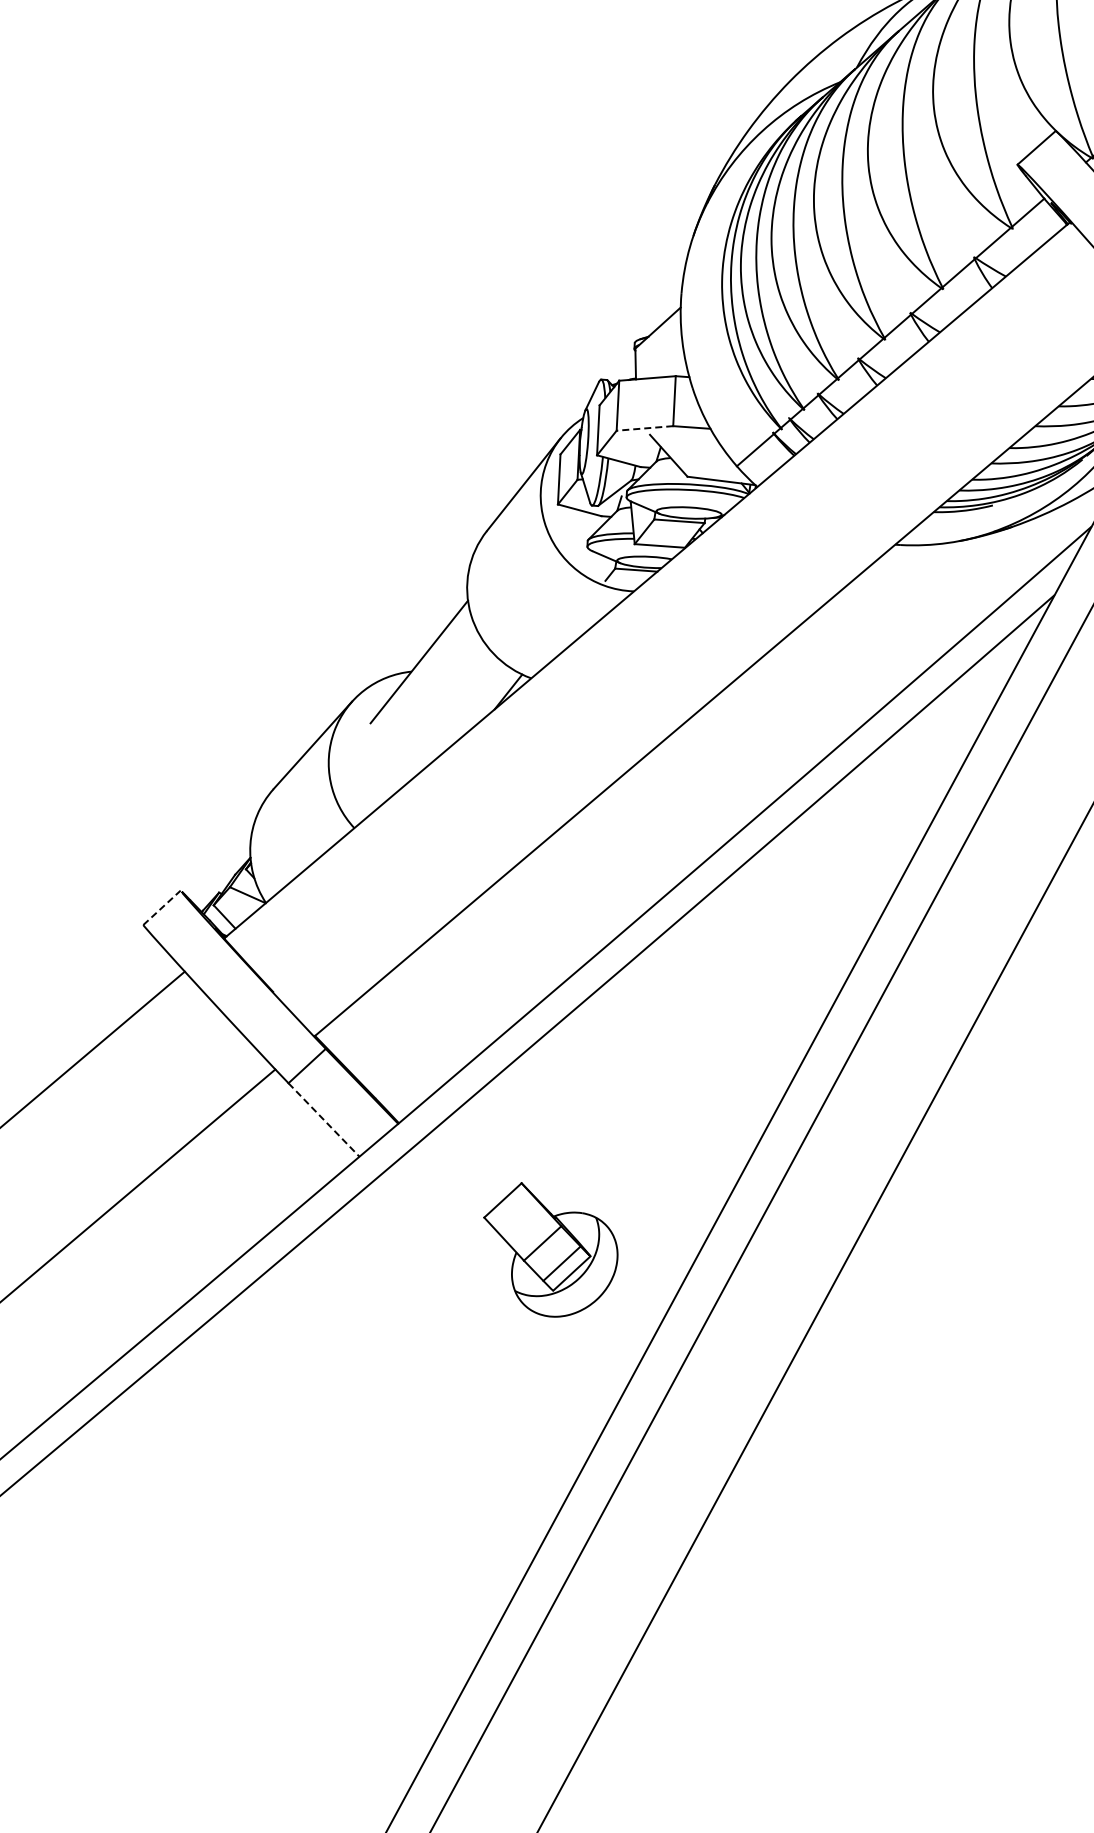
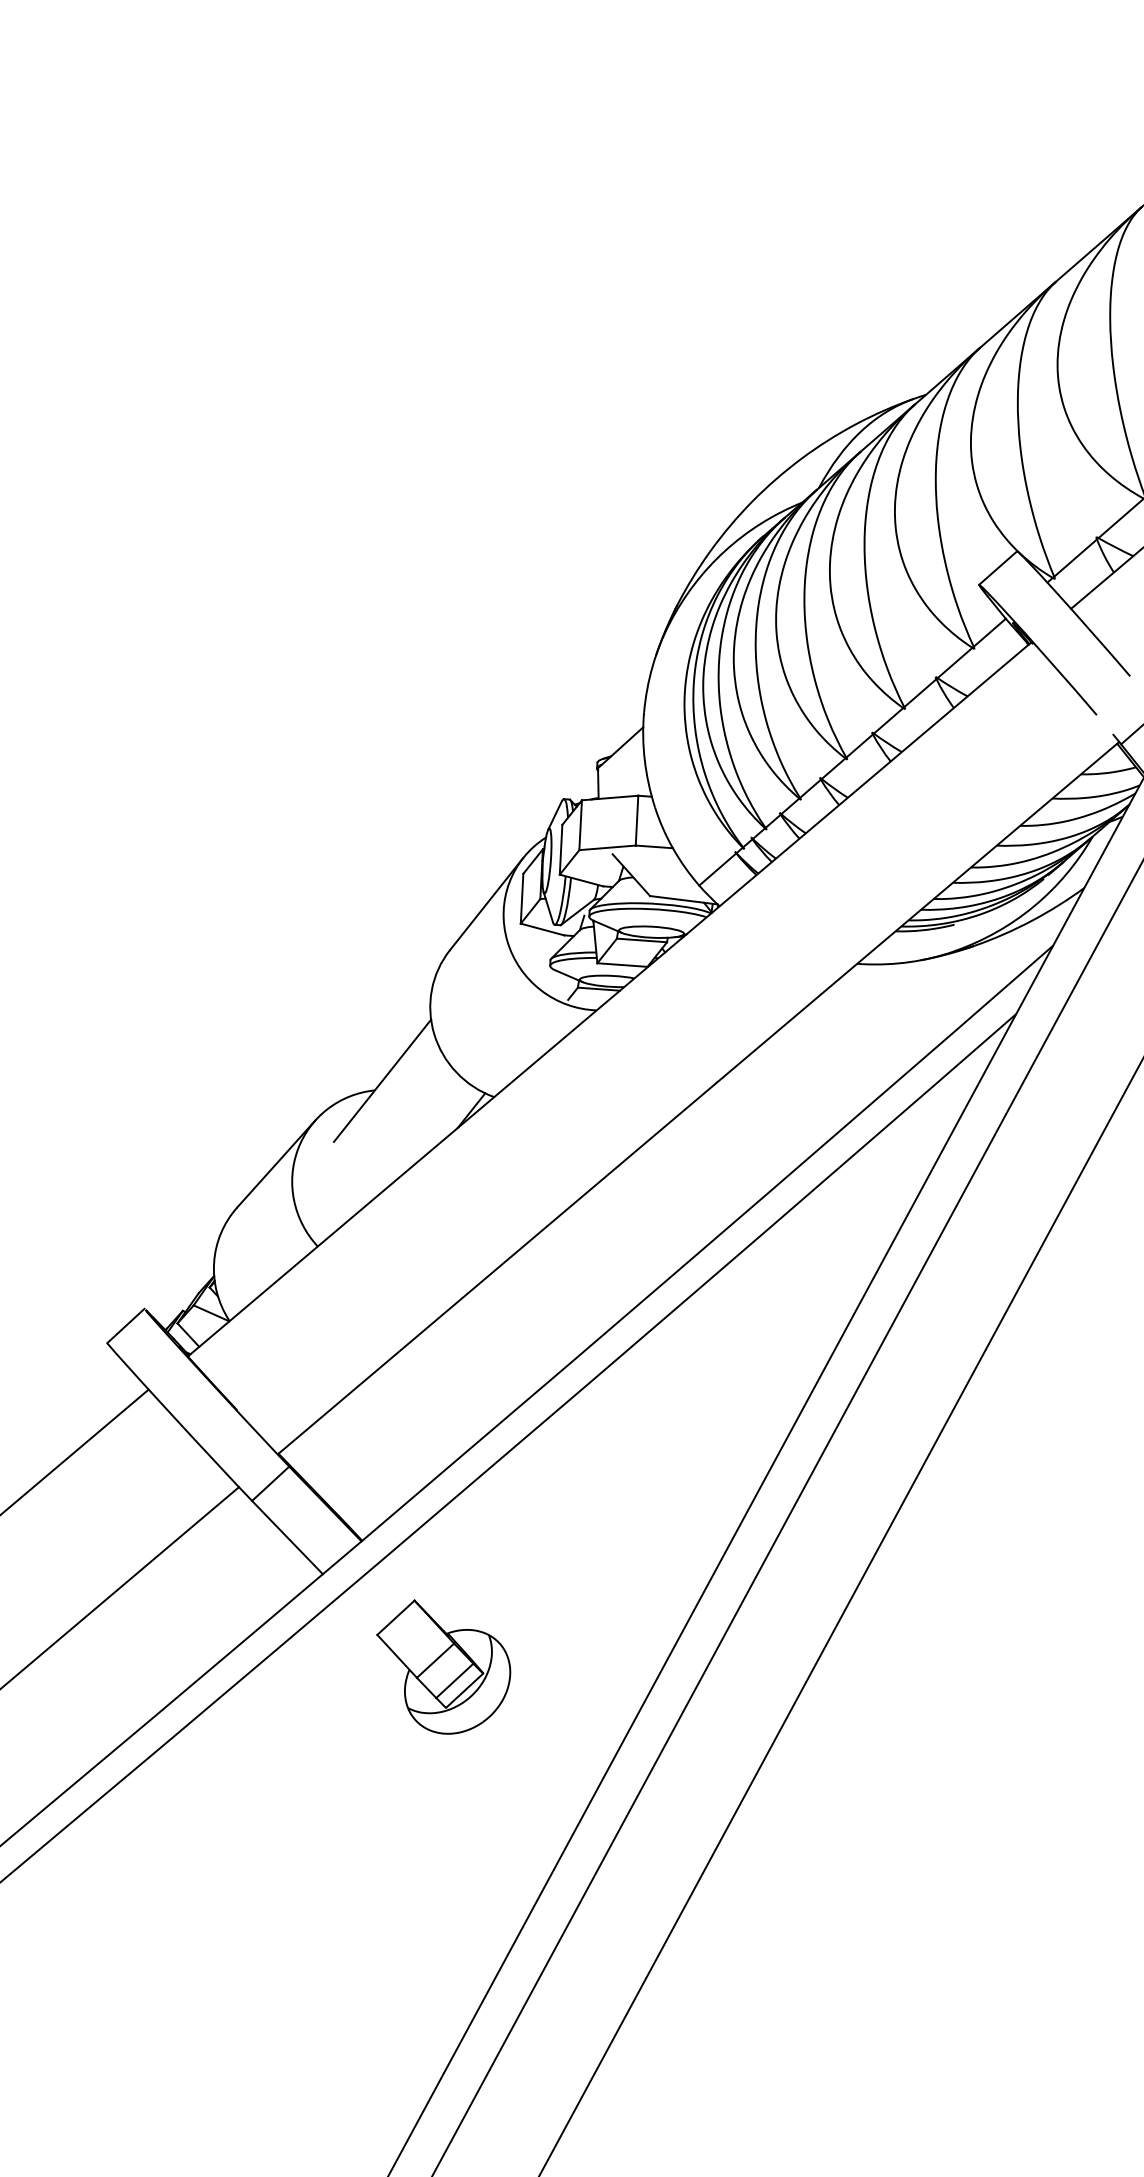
line: (644, 428) -> (607, 847), dashed -> solid
line: (162, 907) -> (126, 1325), dashed -> solid
line: (324, 1119) -> (287, 1537), dashed -> solid
part: (550, 1249) -> (443, 1666), moved

